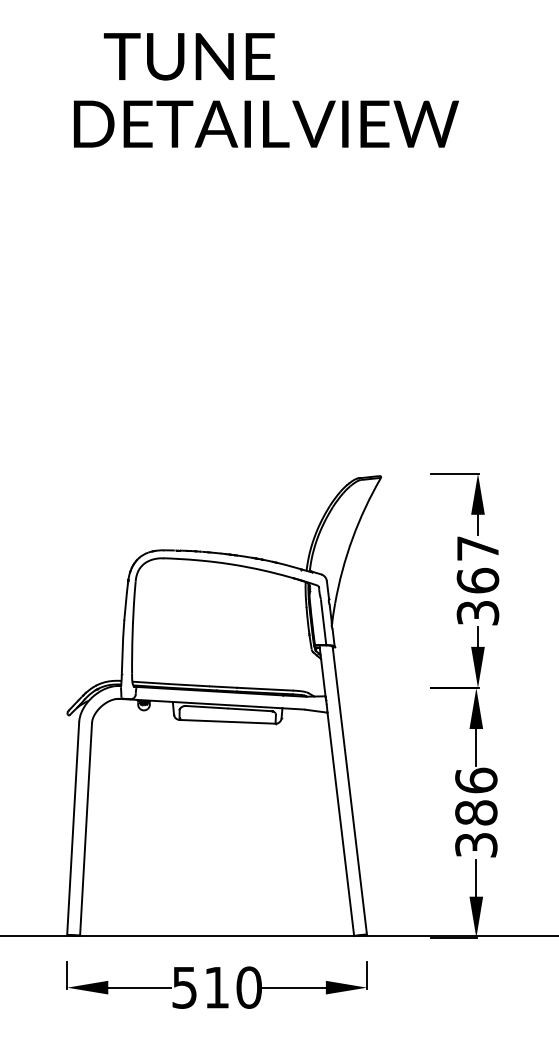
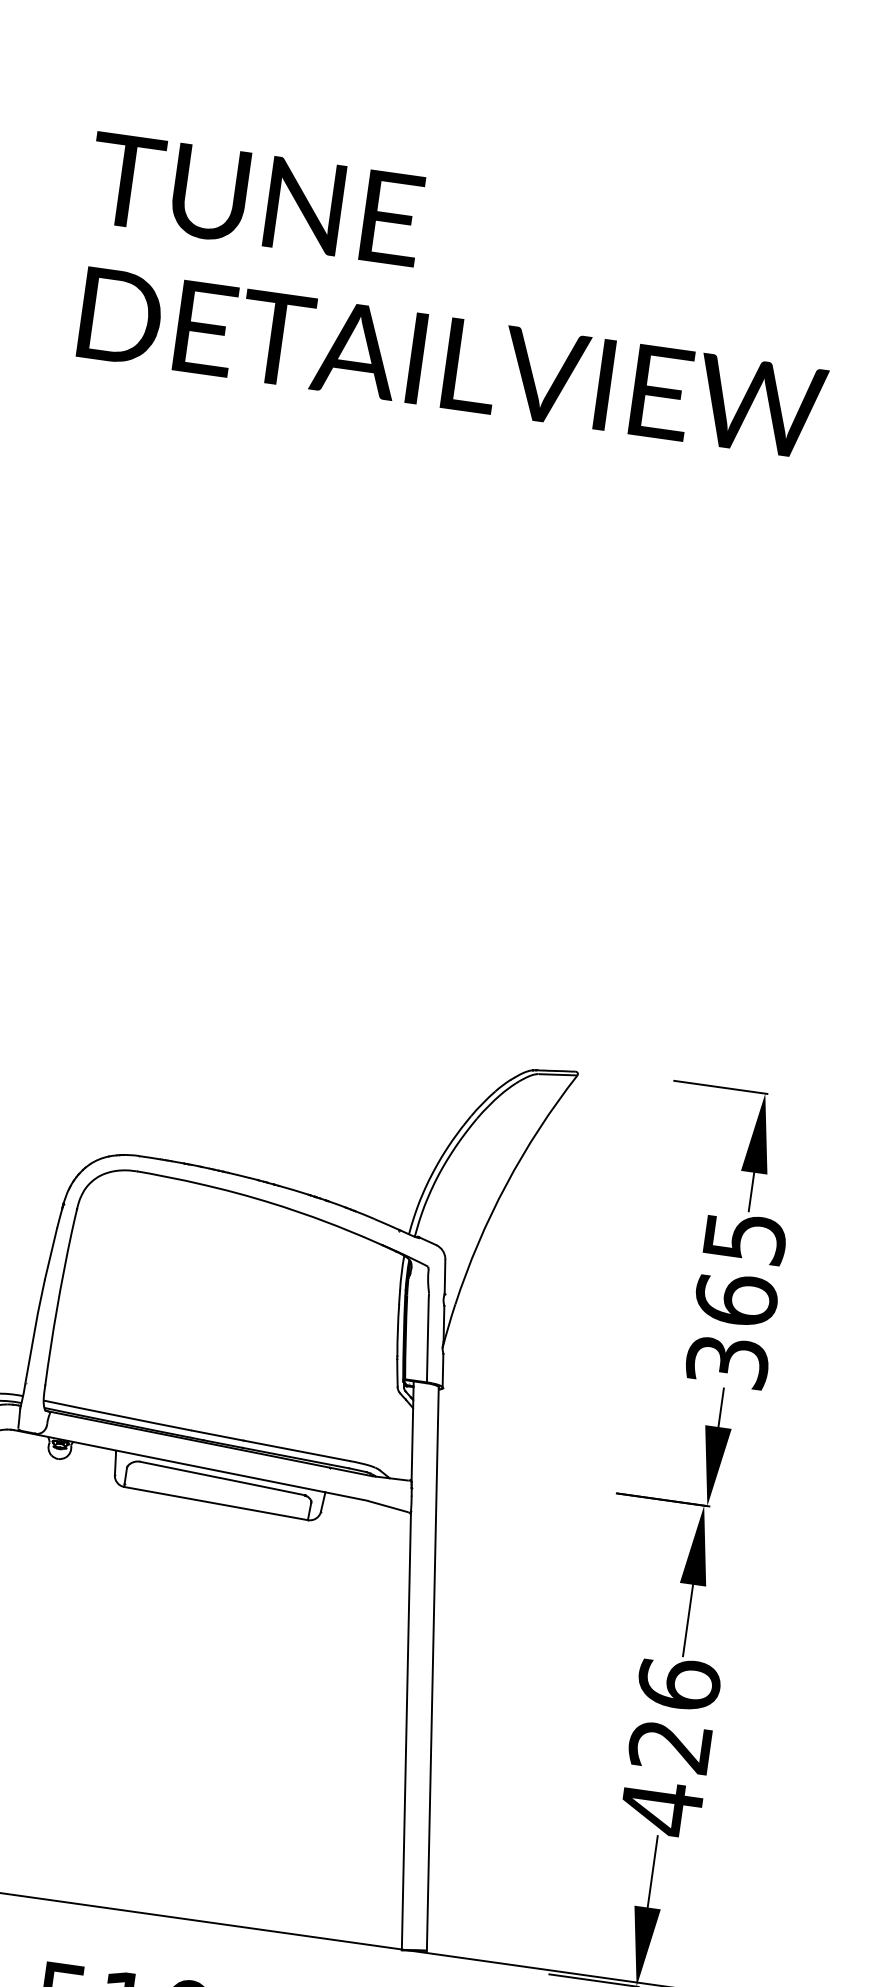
text: (189, 56) -> (255, 199), moved
text: (478, 548) -> (746, 1237), 367 -> 365
text: (476, 829) -> (666, 1778), 386 -> 426

